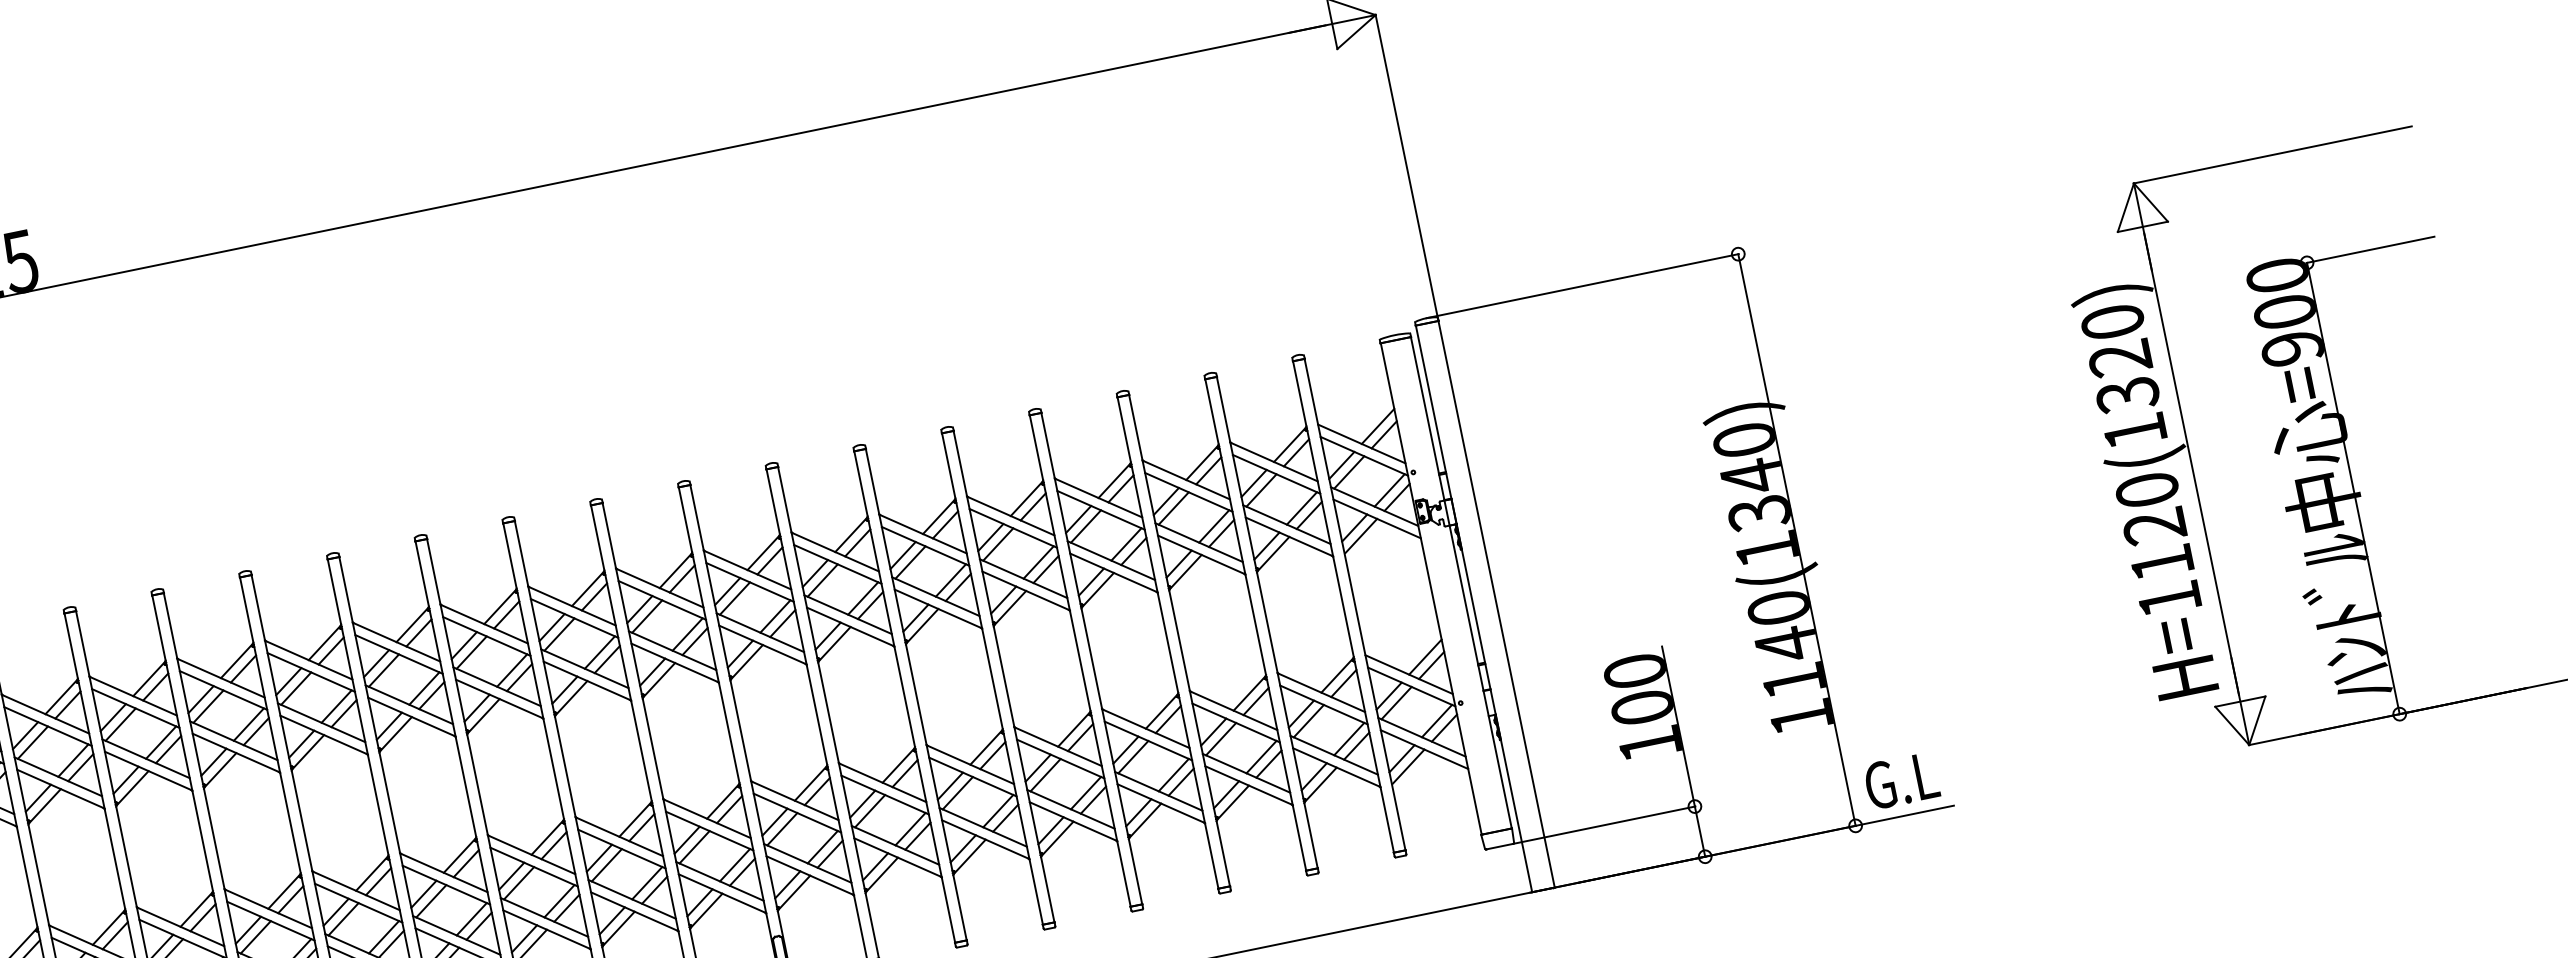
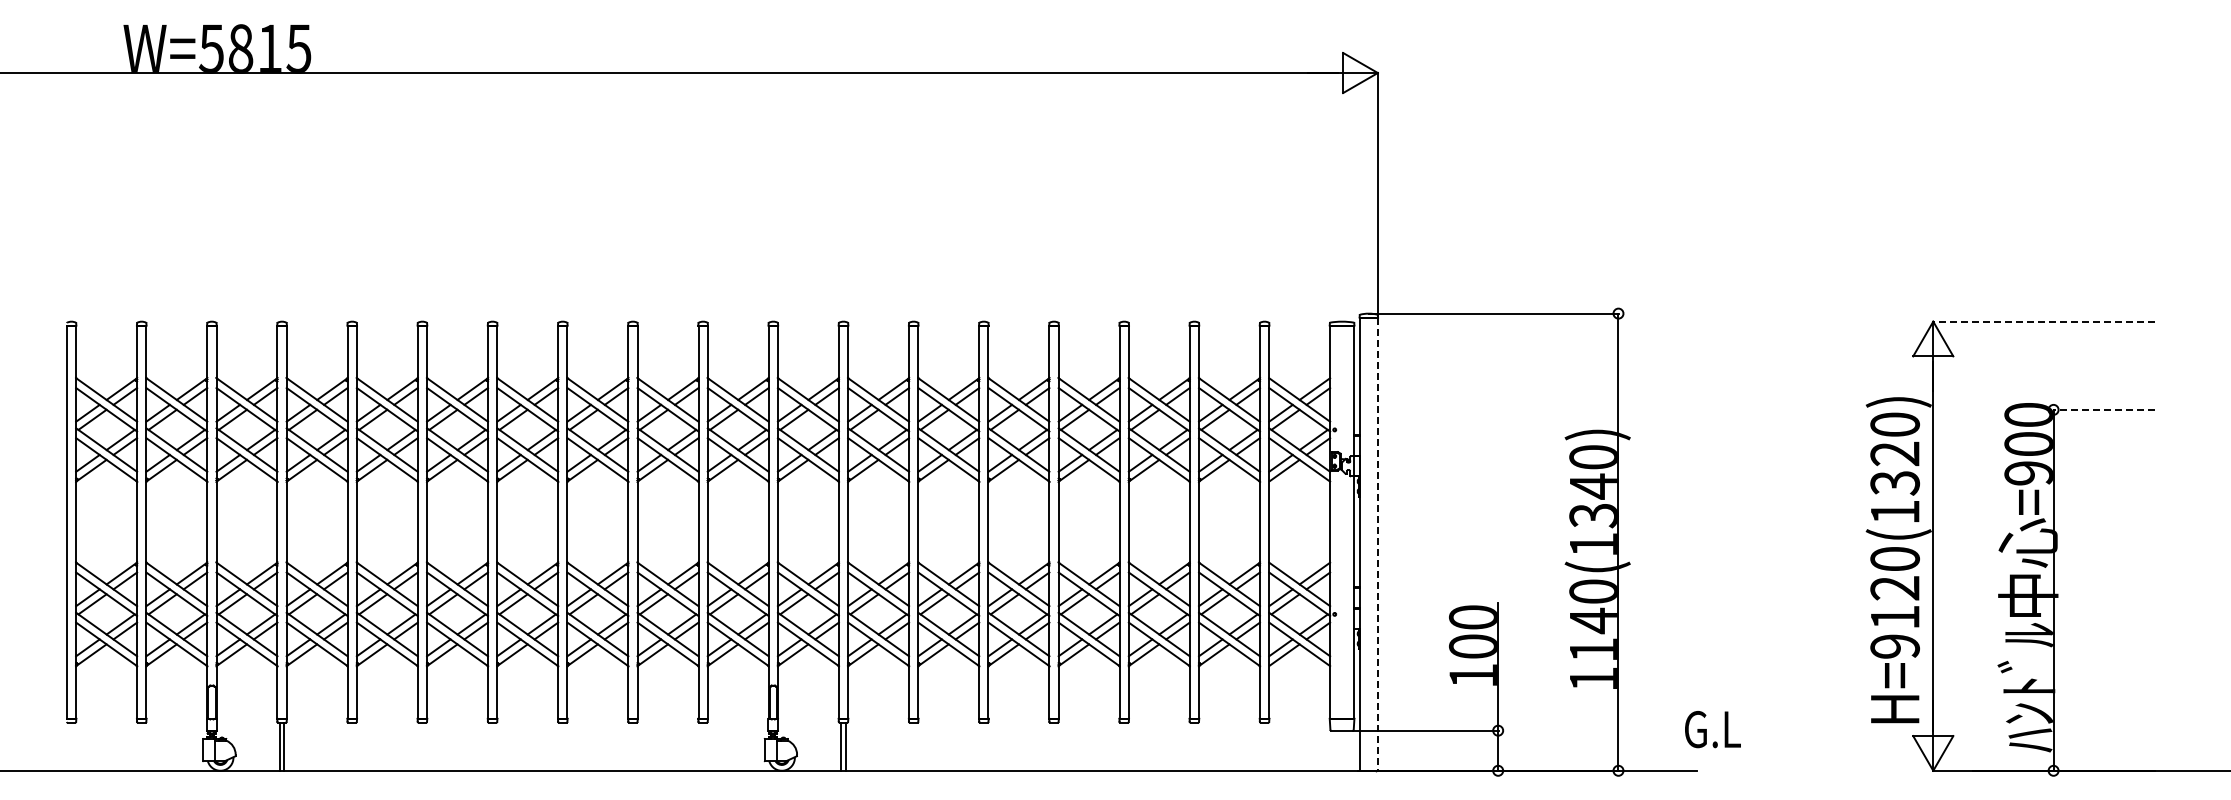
line: (2271, 154) -> (2043, 321), solid -> dashed
line: (2369, 249) -> (2103, 409), solid -> dashed
text: (2170, 599) -> (1895, 646), H=1120(1320) -> H=9120(1320)
line: (1496, 604) -> (1377, 544), solid -> dashed
text: (1901, 780) -> (1712, 729), moved

